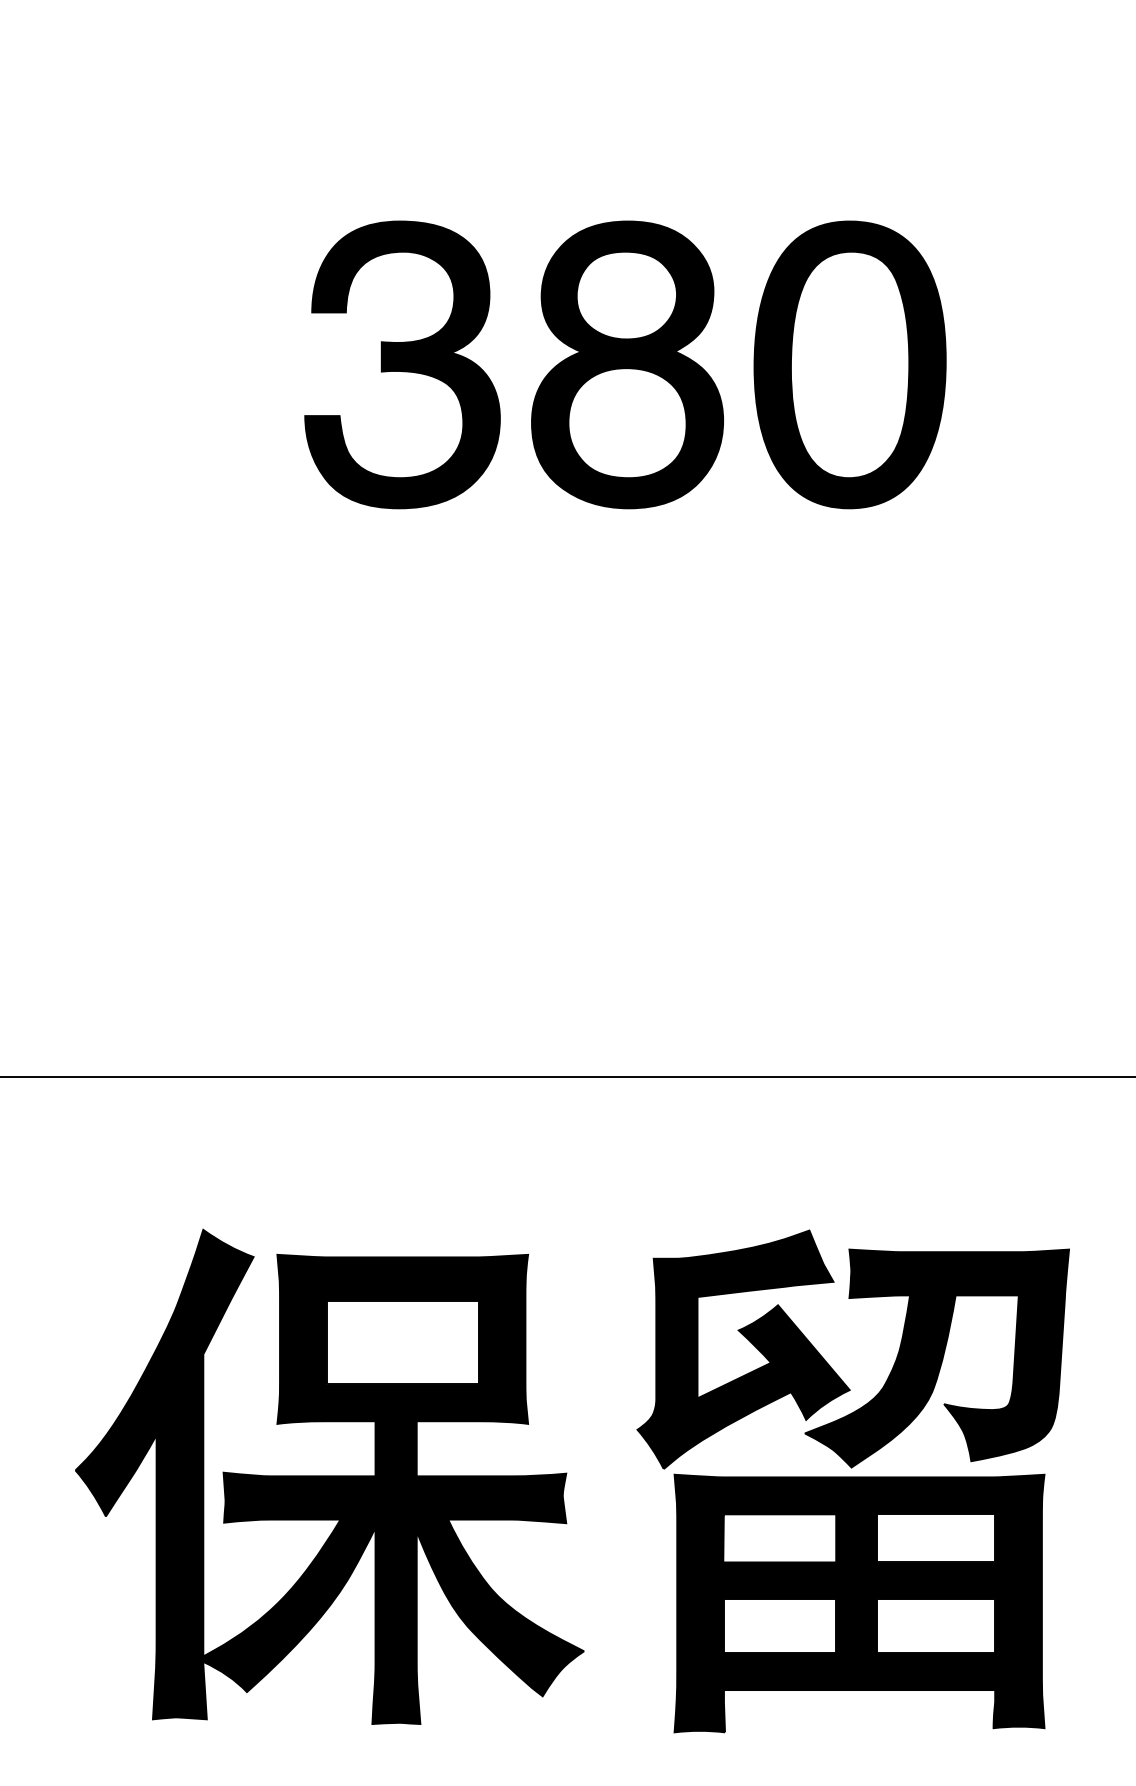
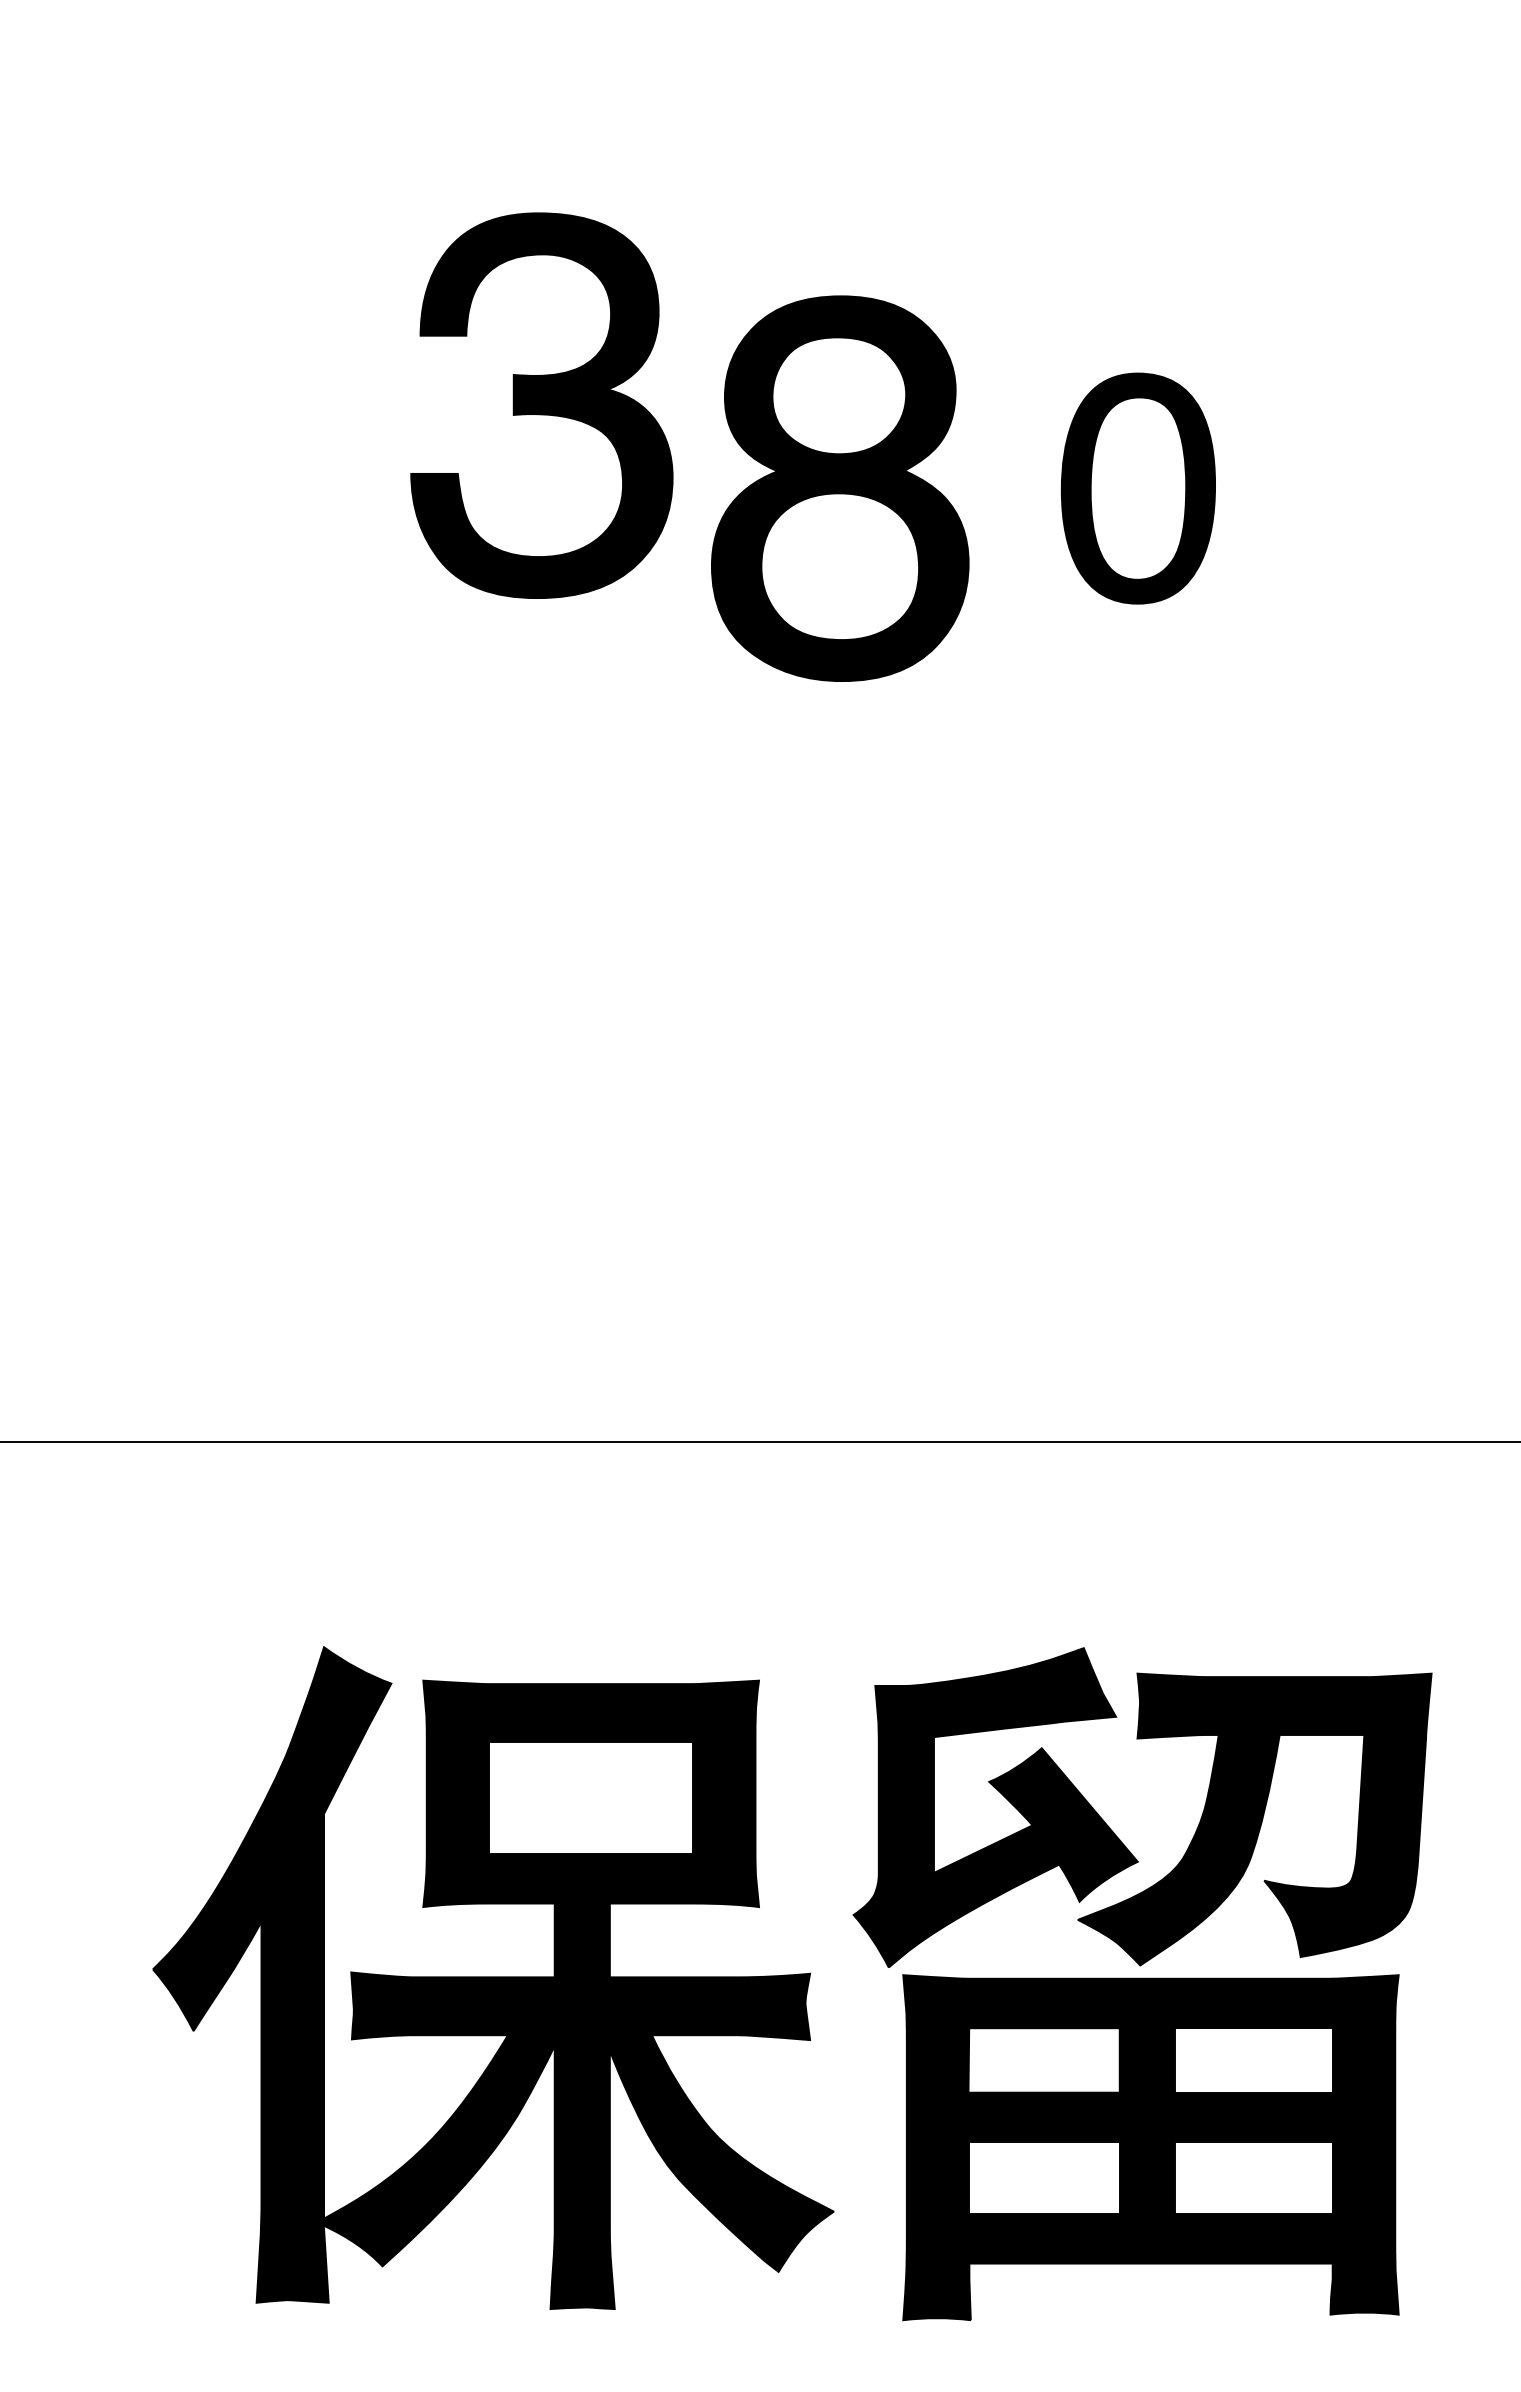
part: (402, 364) -> (541, 405), moved
part: (850, 364) -> (1138, 488), size x0.6
part: (329, 1476) -> (493, 1977), moved

